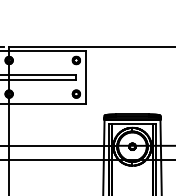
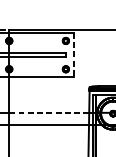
line: (86, 77) -> (74, 55), solid -> dashed
line: (57, 145) -> (49, 112), solid -> dashed

